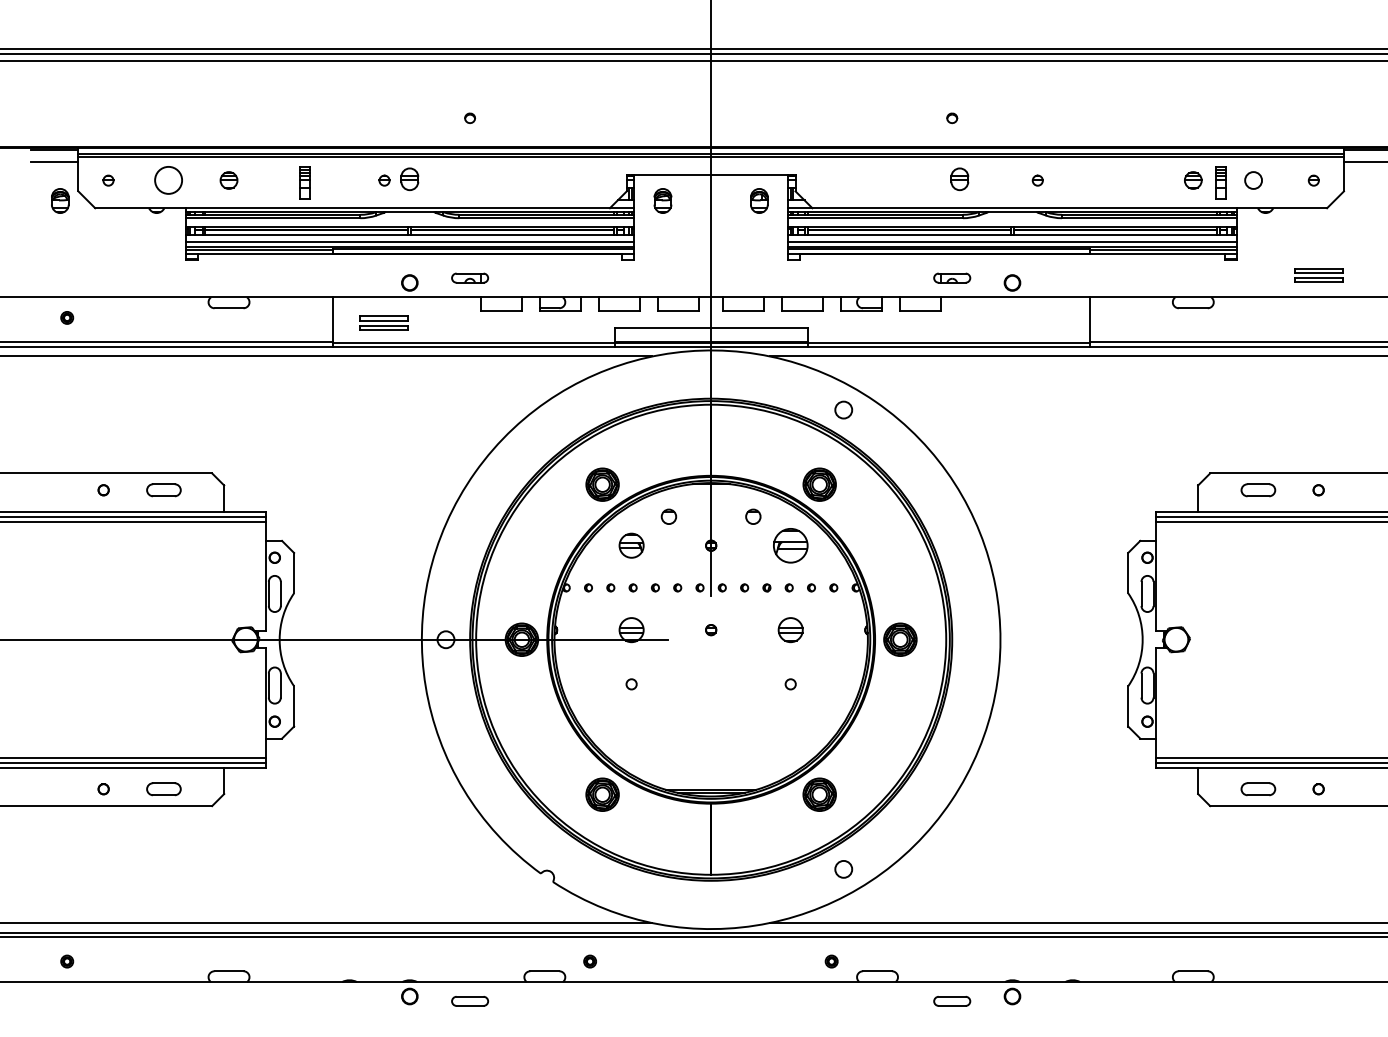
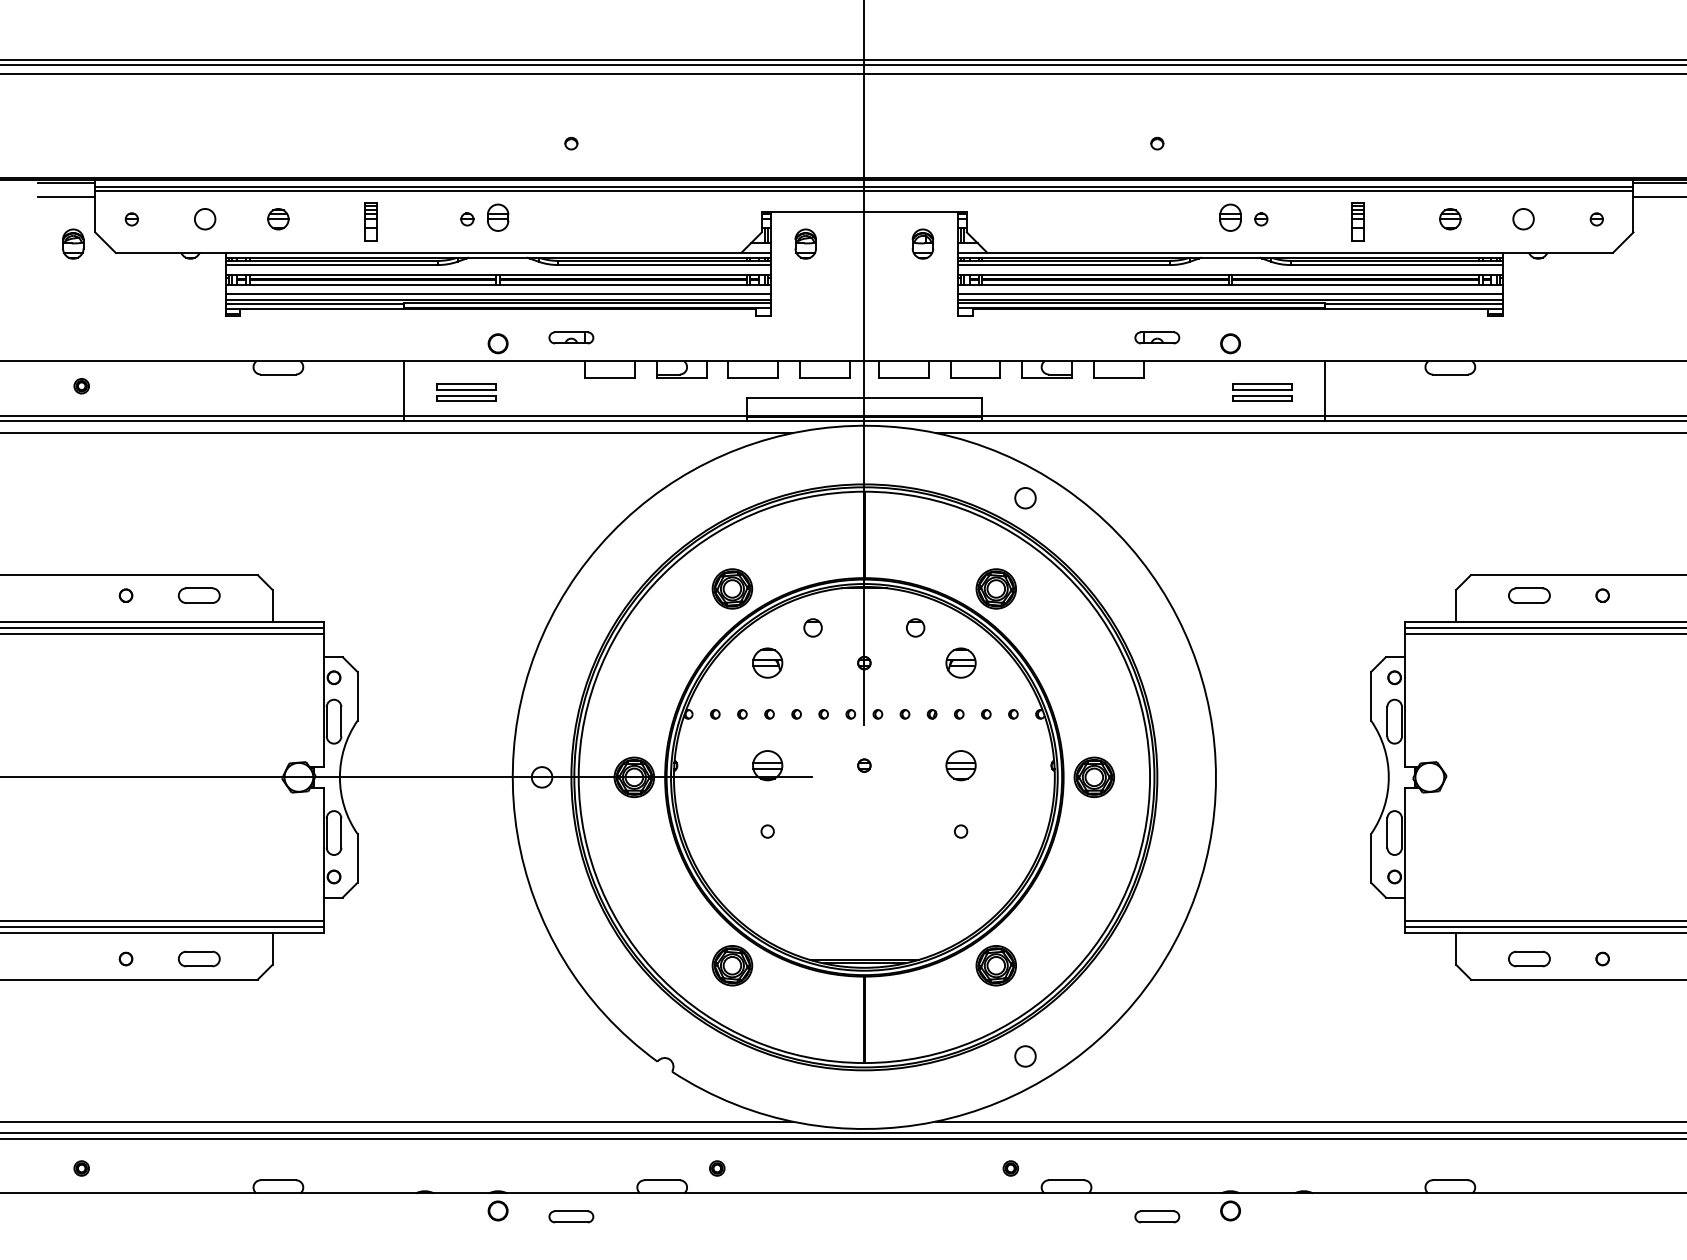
part: (959, 179) -> (1230, 217), moved
circle: (169, 180) -> (205, 219), size x0.62
part: (1220, 182) -> (1357, 221), moved
part: (1319, 275) -> (1262, 392), moved
part: (790, 545) -> (960, 662), size x0.71

